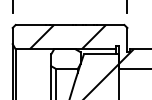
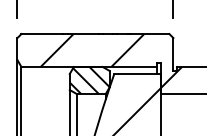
hatch: (65, 59) -> (89, 80), added

